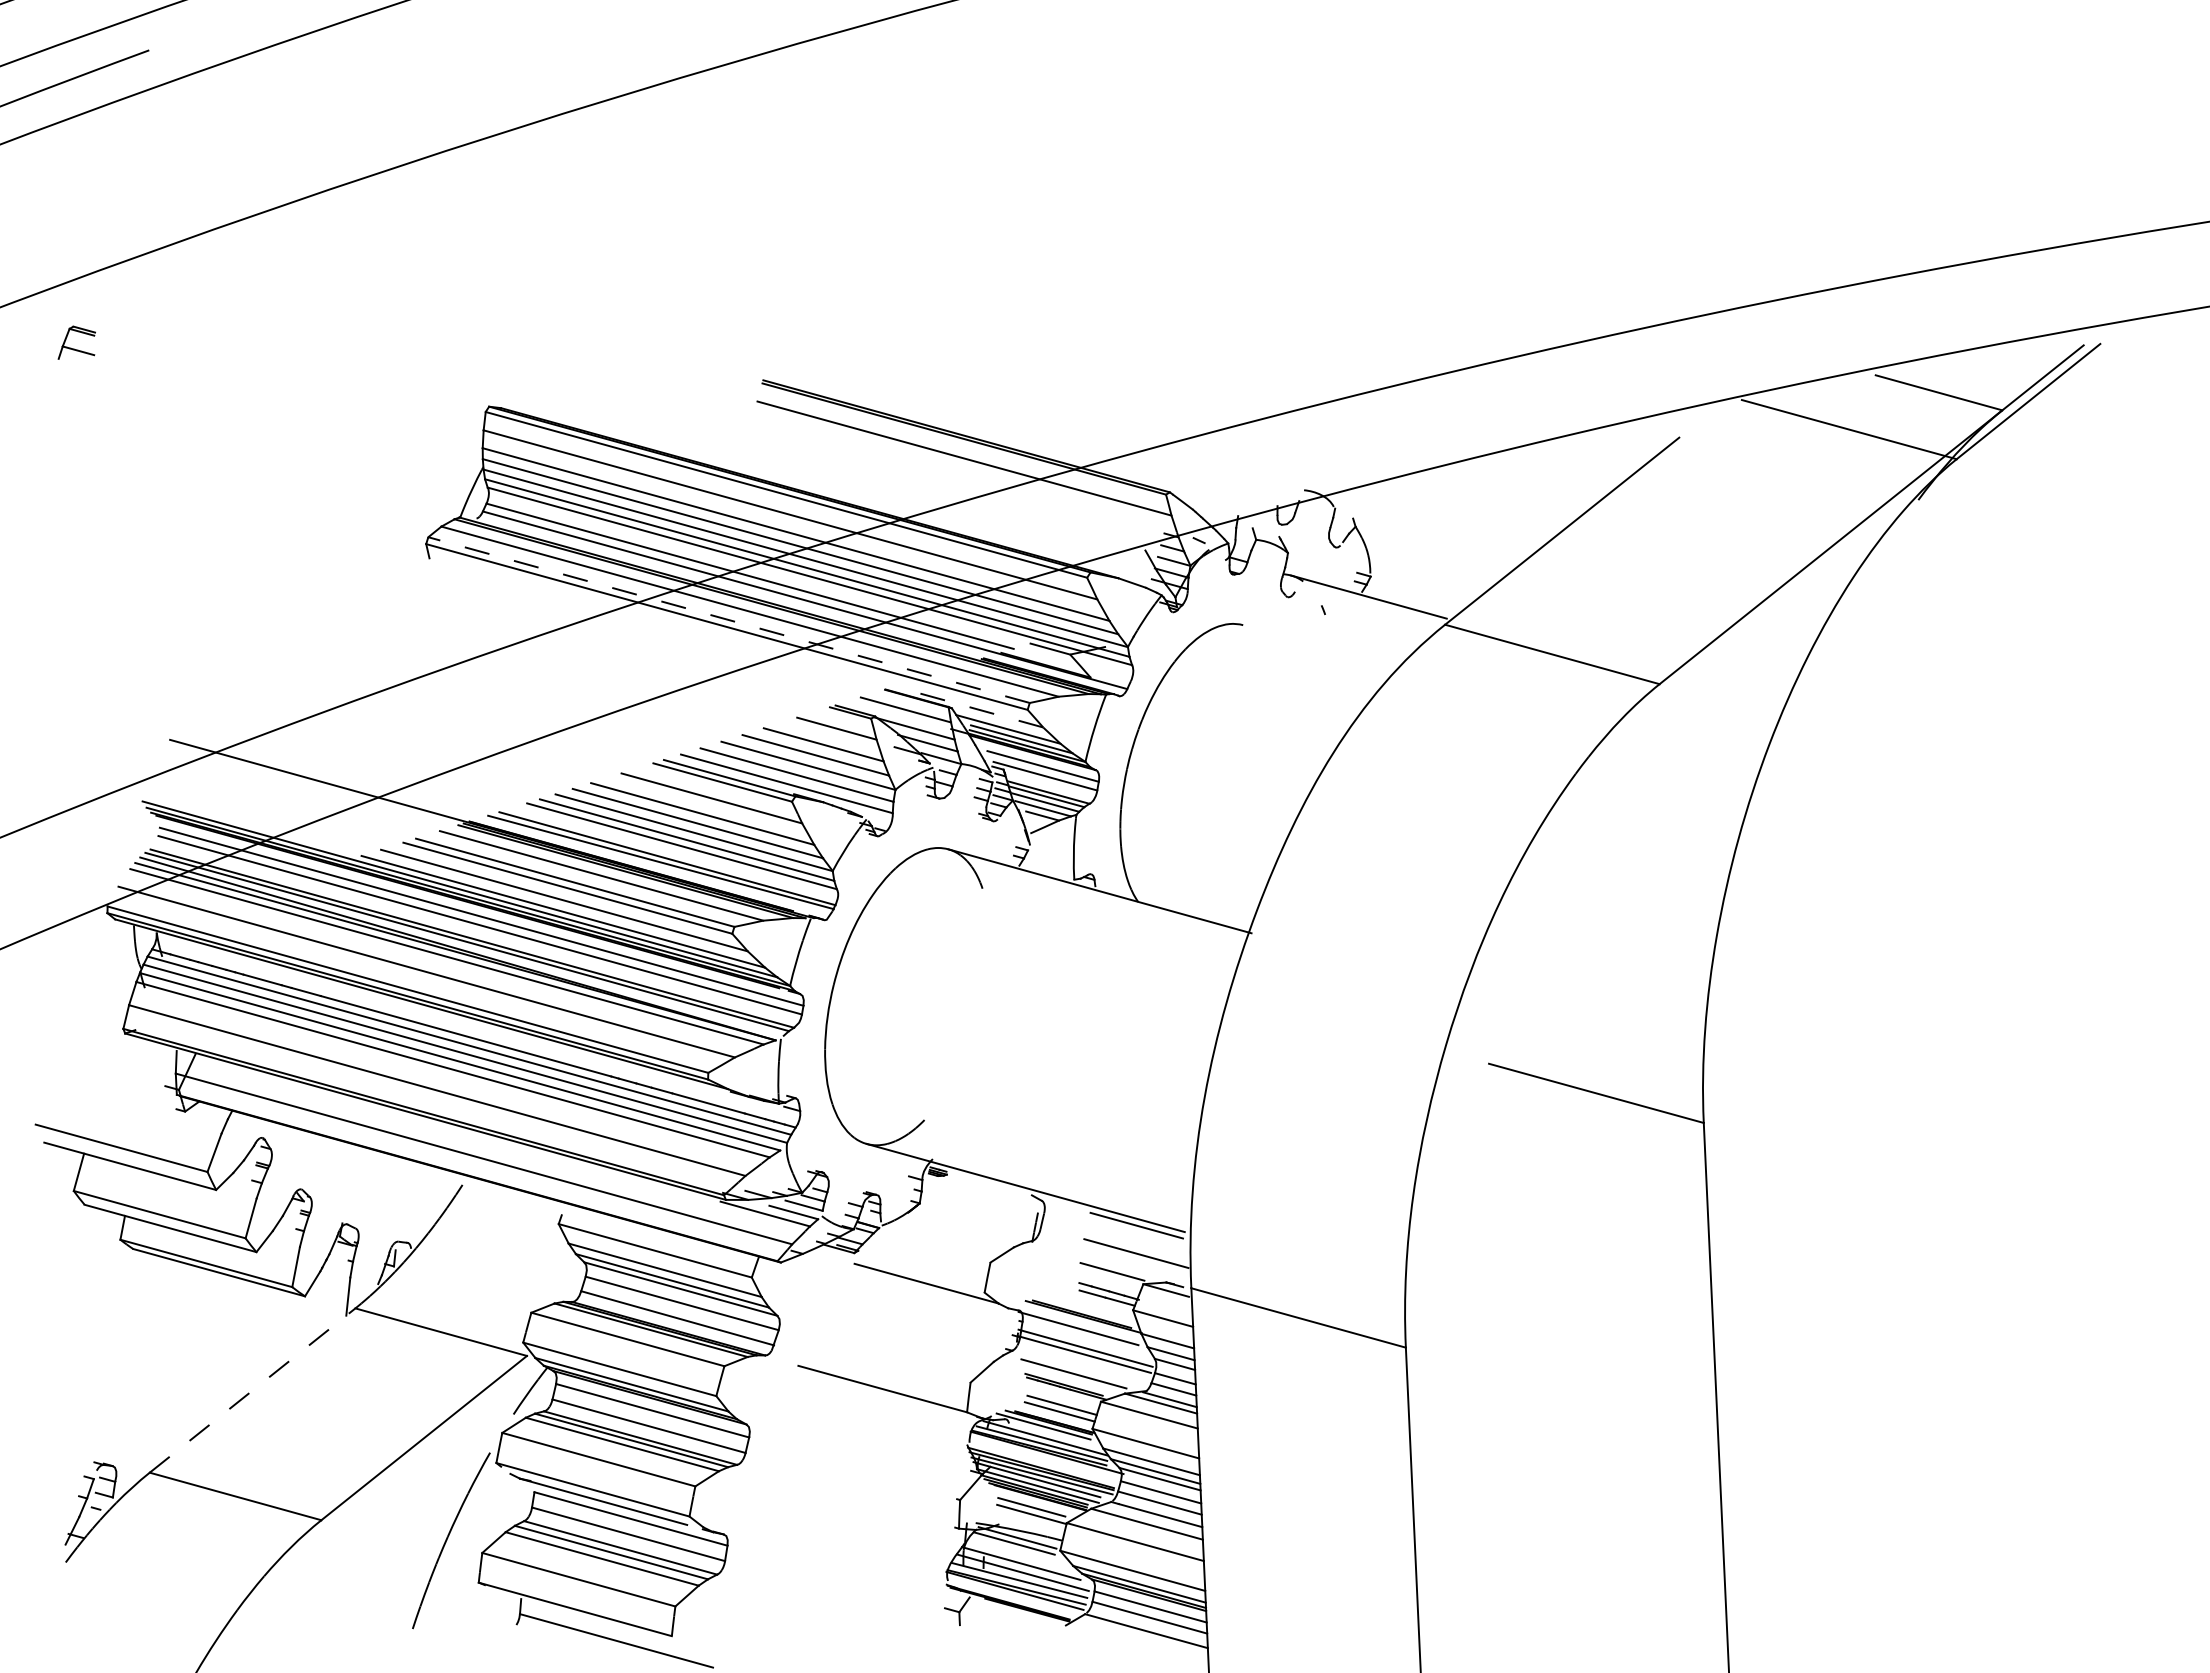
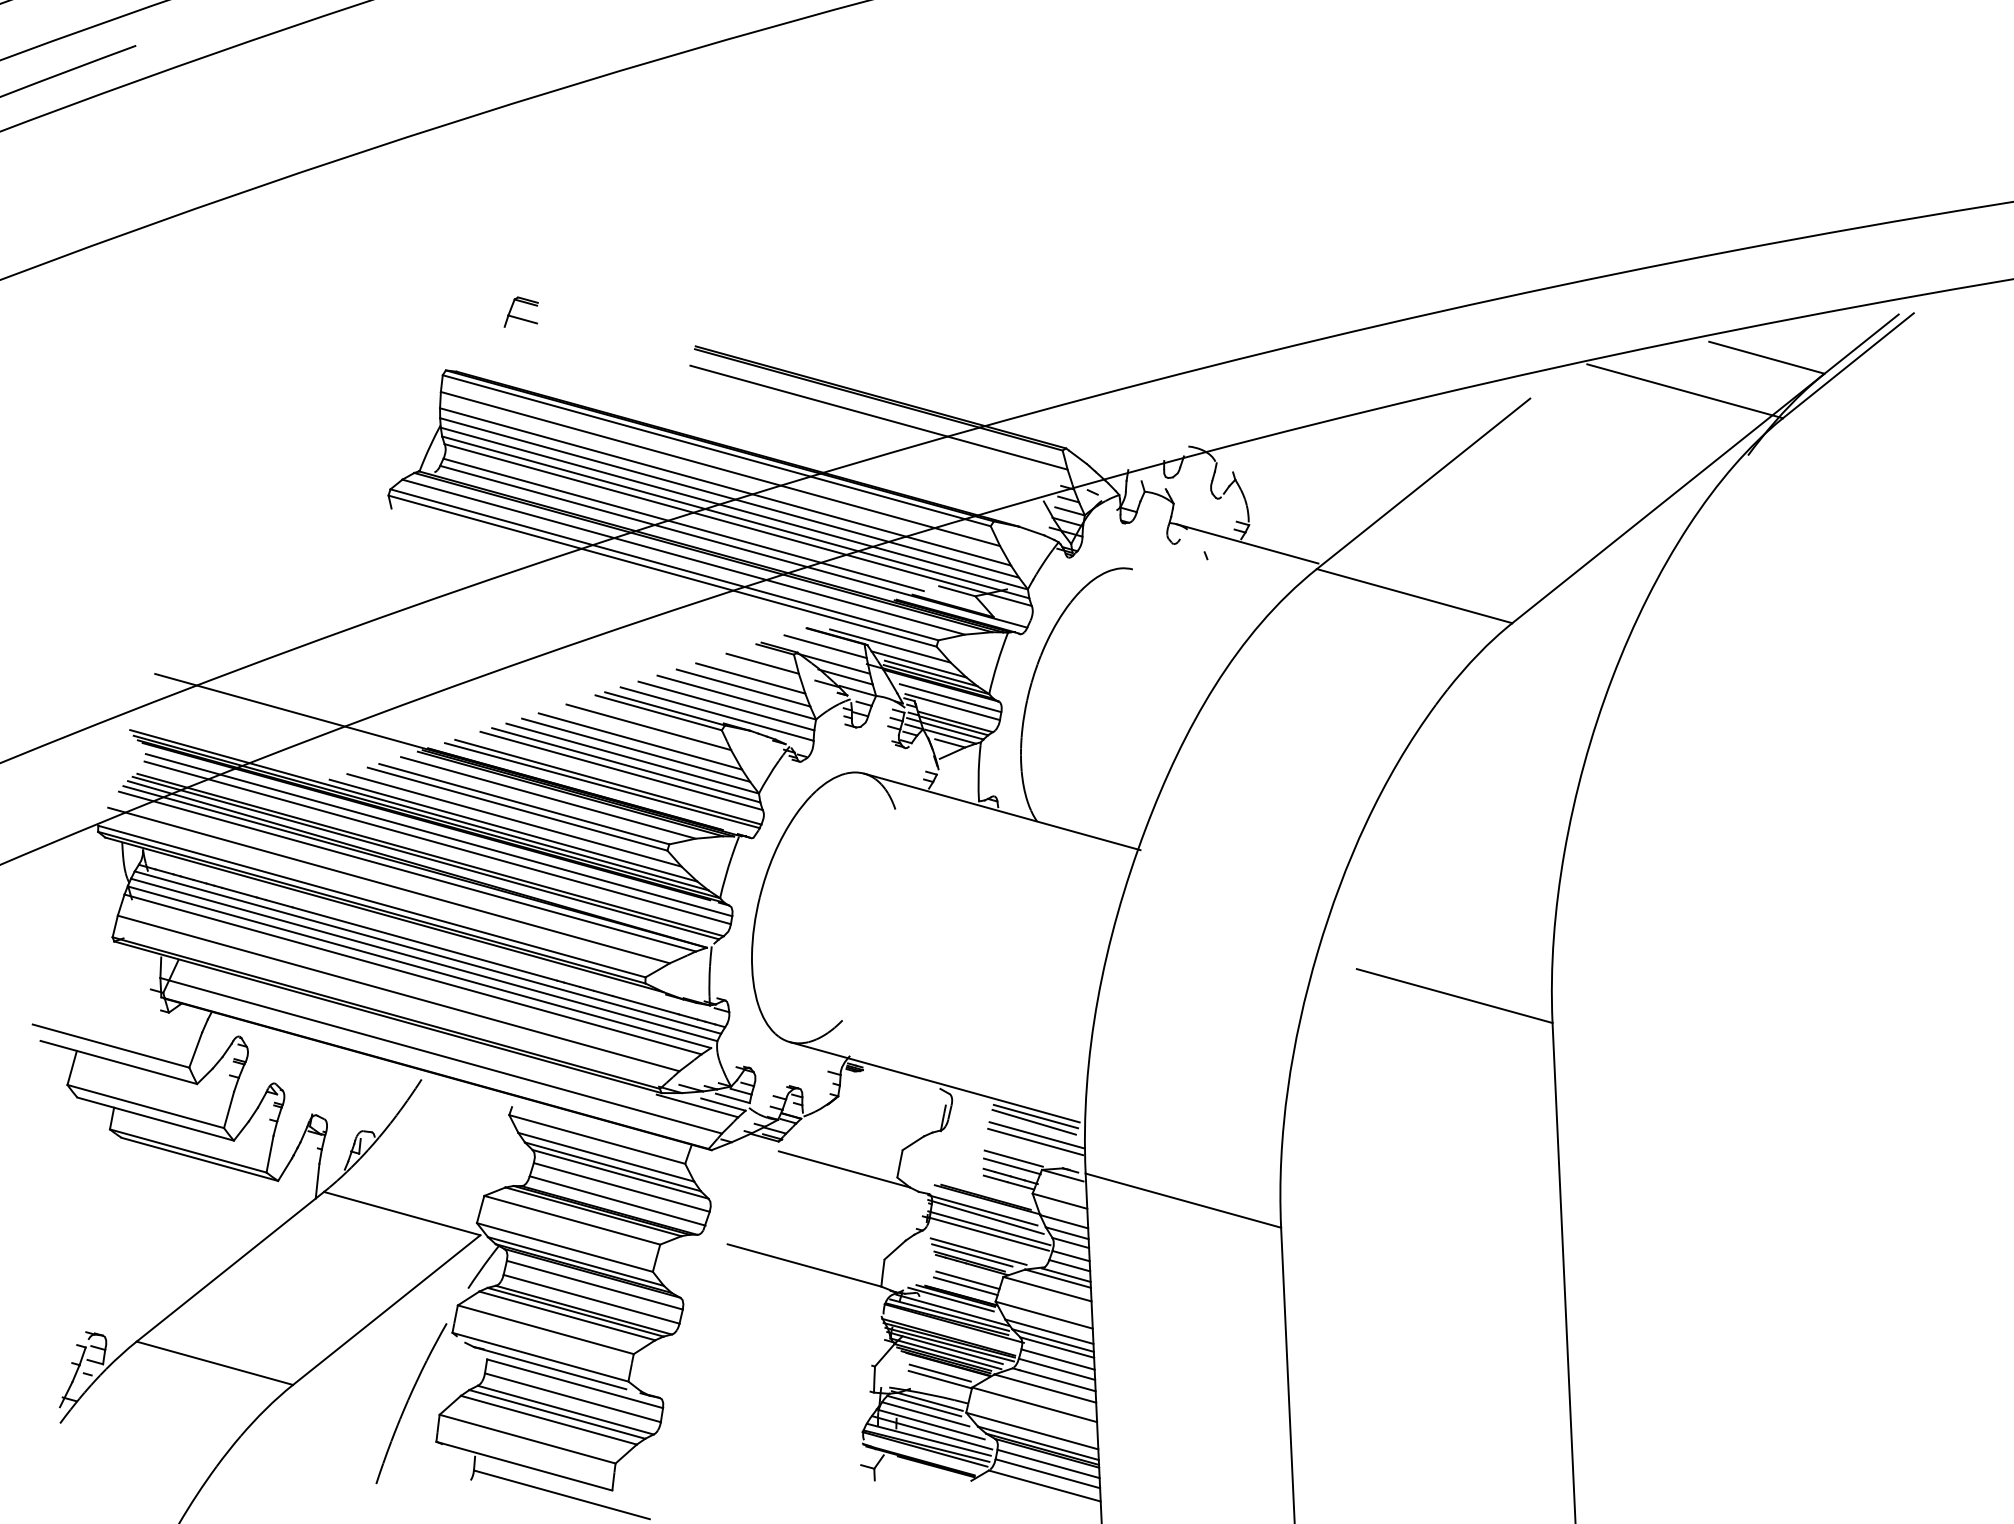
part: (74, 348) -> (519, 317), moved
line: (729, 620) -> (664, 565), dashed -> solid
line: (977, 709) -> (890, 646), dashed -> solid
line: (1134, 1231) -> (1033, 1121), added
line: (1137, 1245) -> (1036, 1134), added
line: (1110, 1280) -> (1012, 1166), added
line: (1081, 1335) -> (985, 1216), added
line: (1066, 1377) -> (971, 1254), added
line: (252, 1390) -> (230, 1266), dashed -> solid
line: (1015, 1552) -> (925, 1414), added

